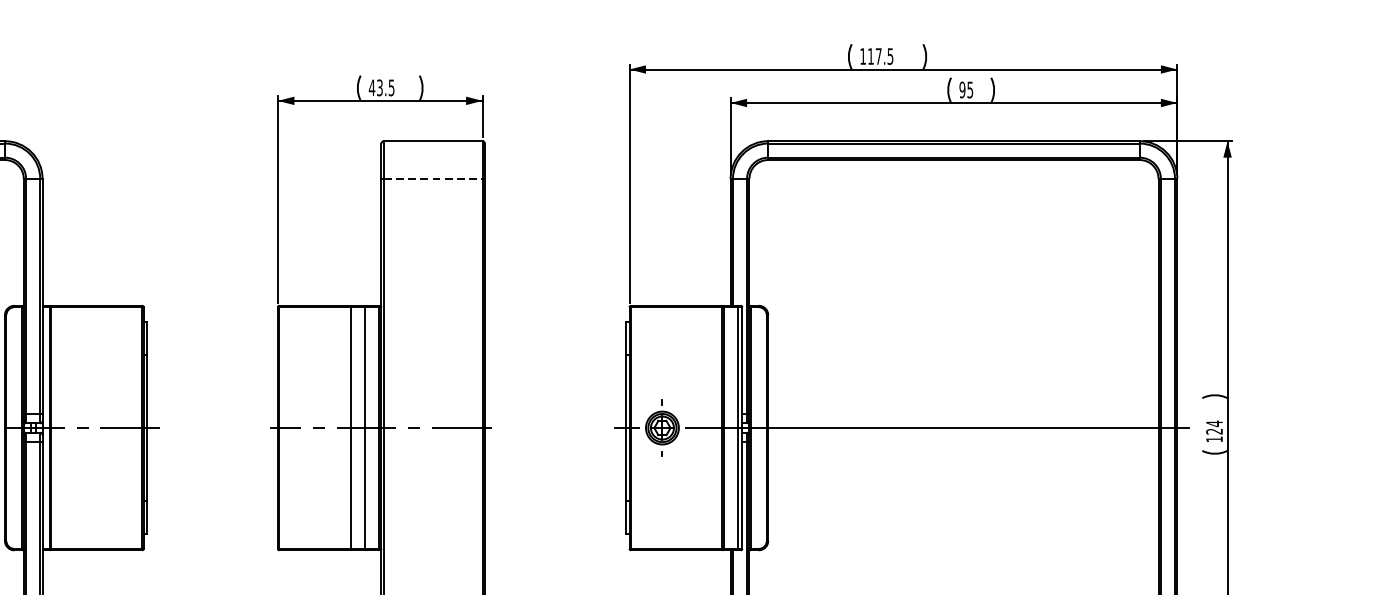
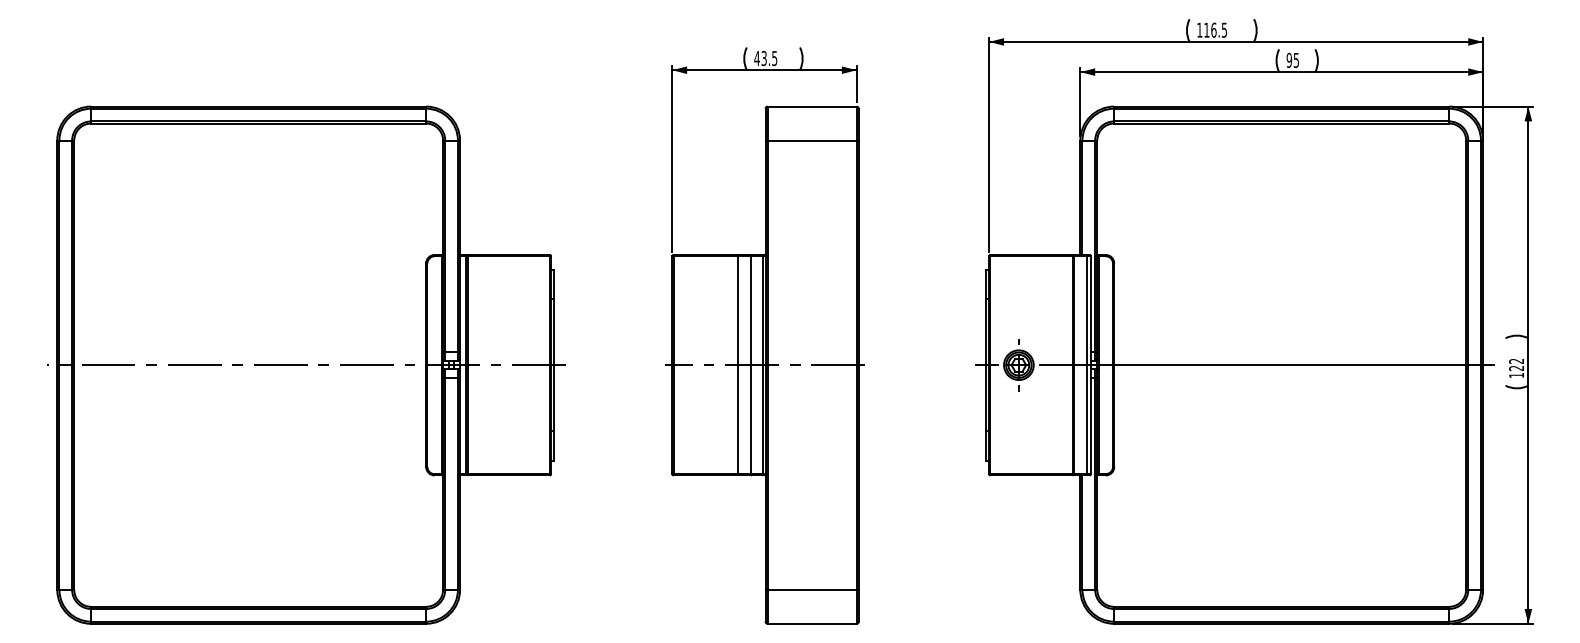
text: (878, 55) -> (1213, 29), 117.5 -> 116.5
line: (433, 178) -> (812, 140), dashed -> solid
text: (1214, 423) -> (1516, 361), 124 -> 122

